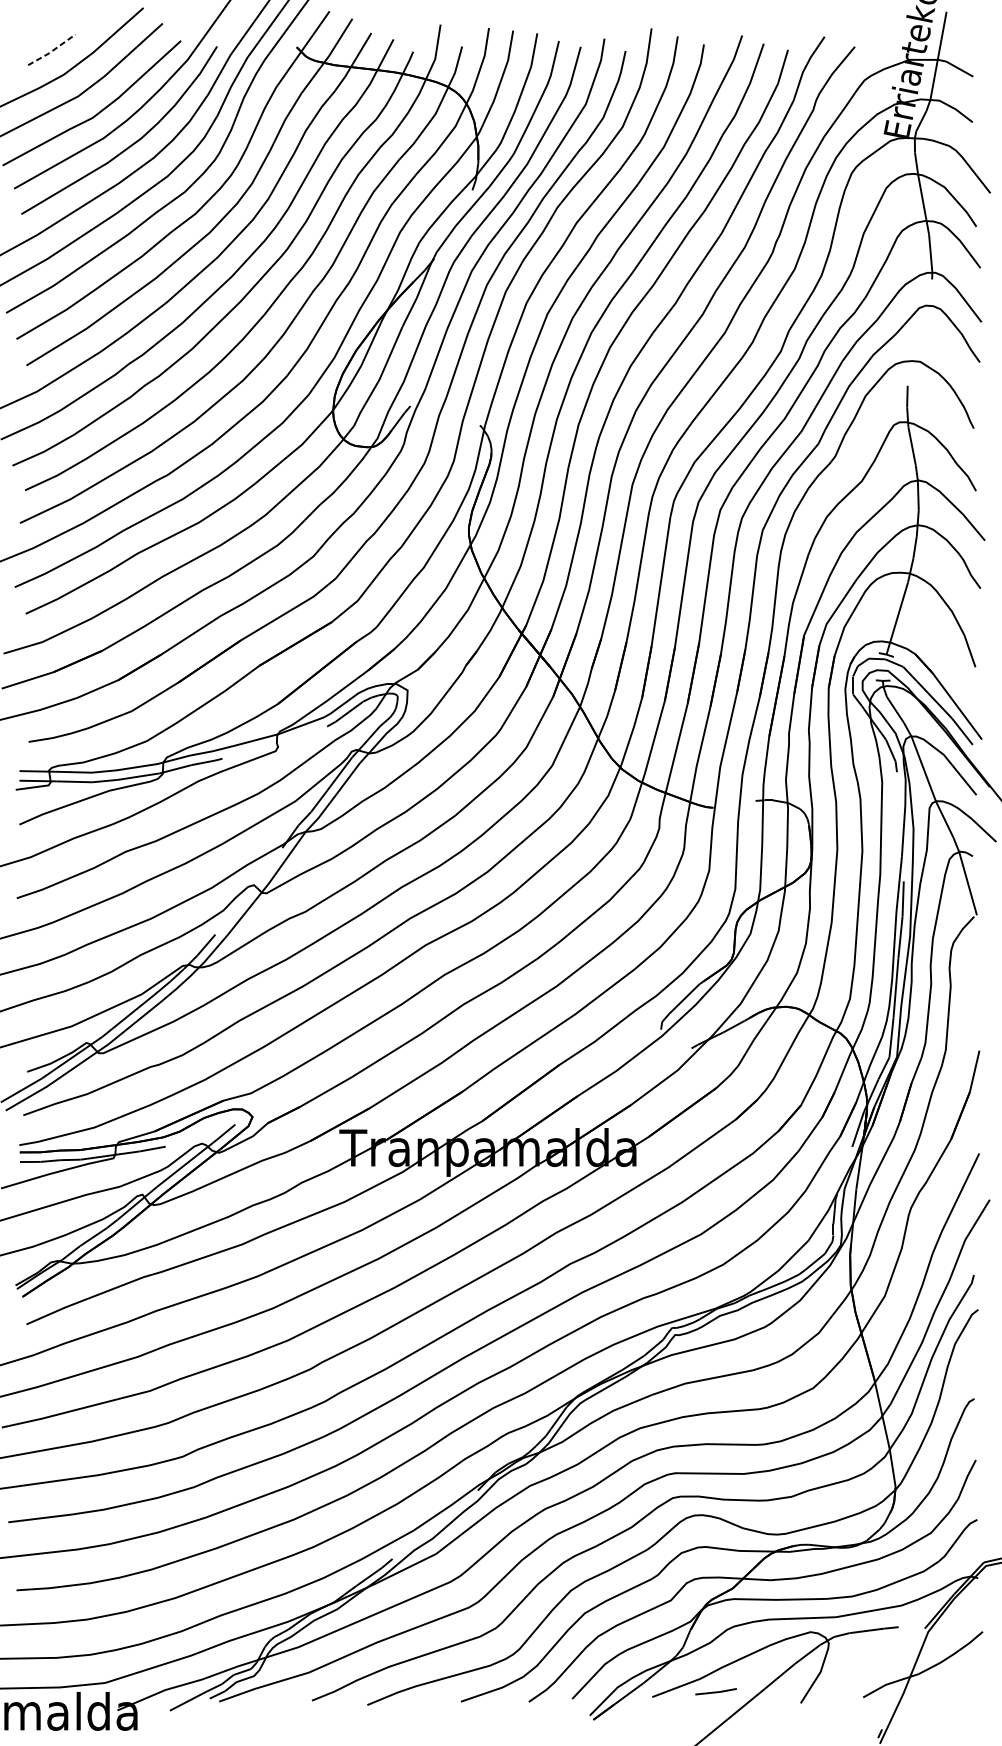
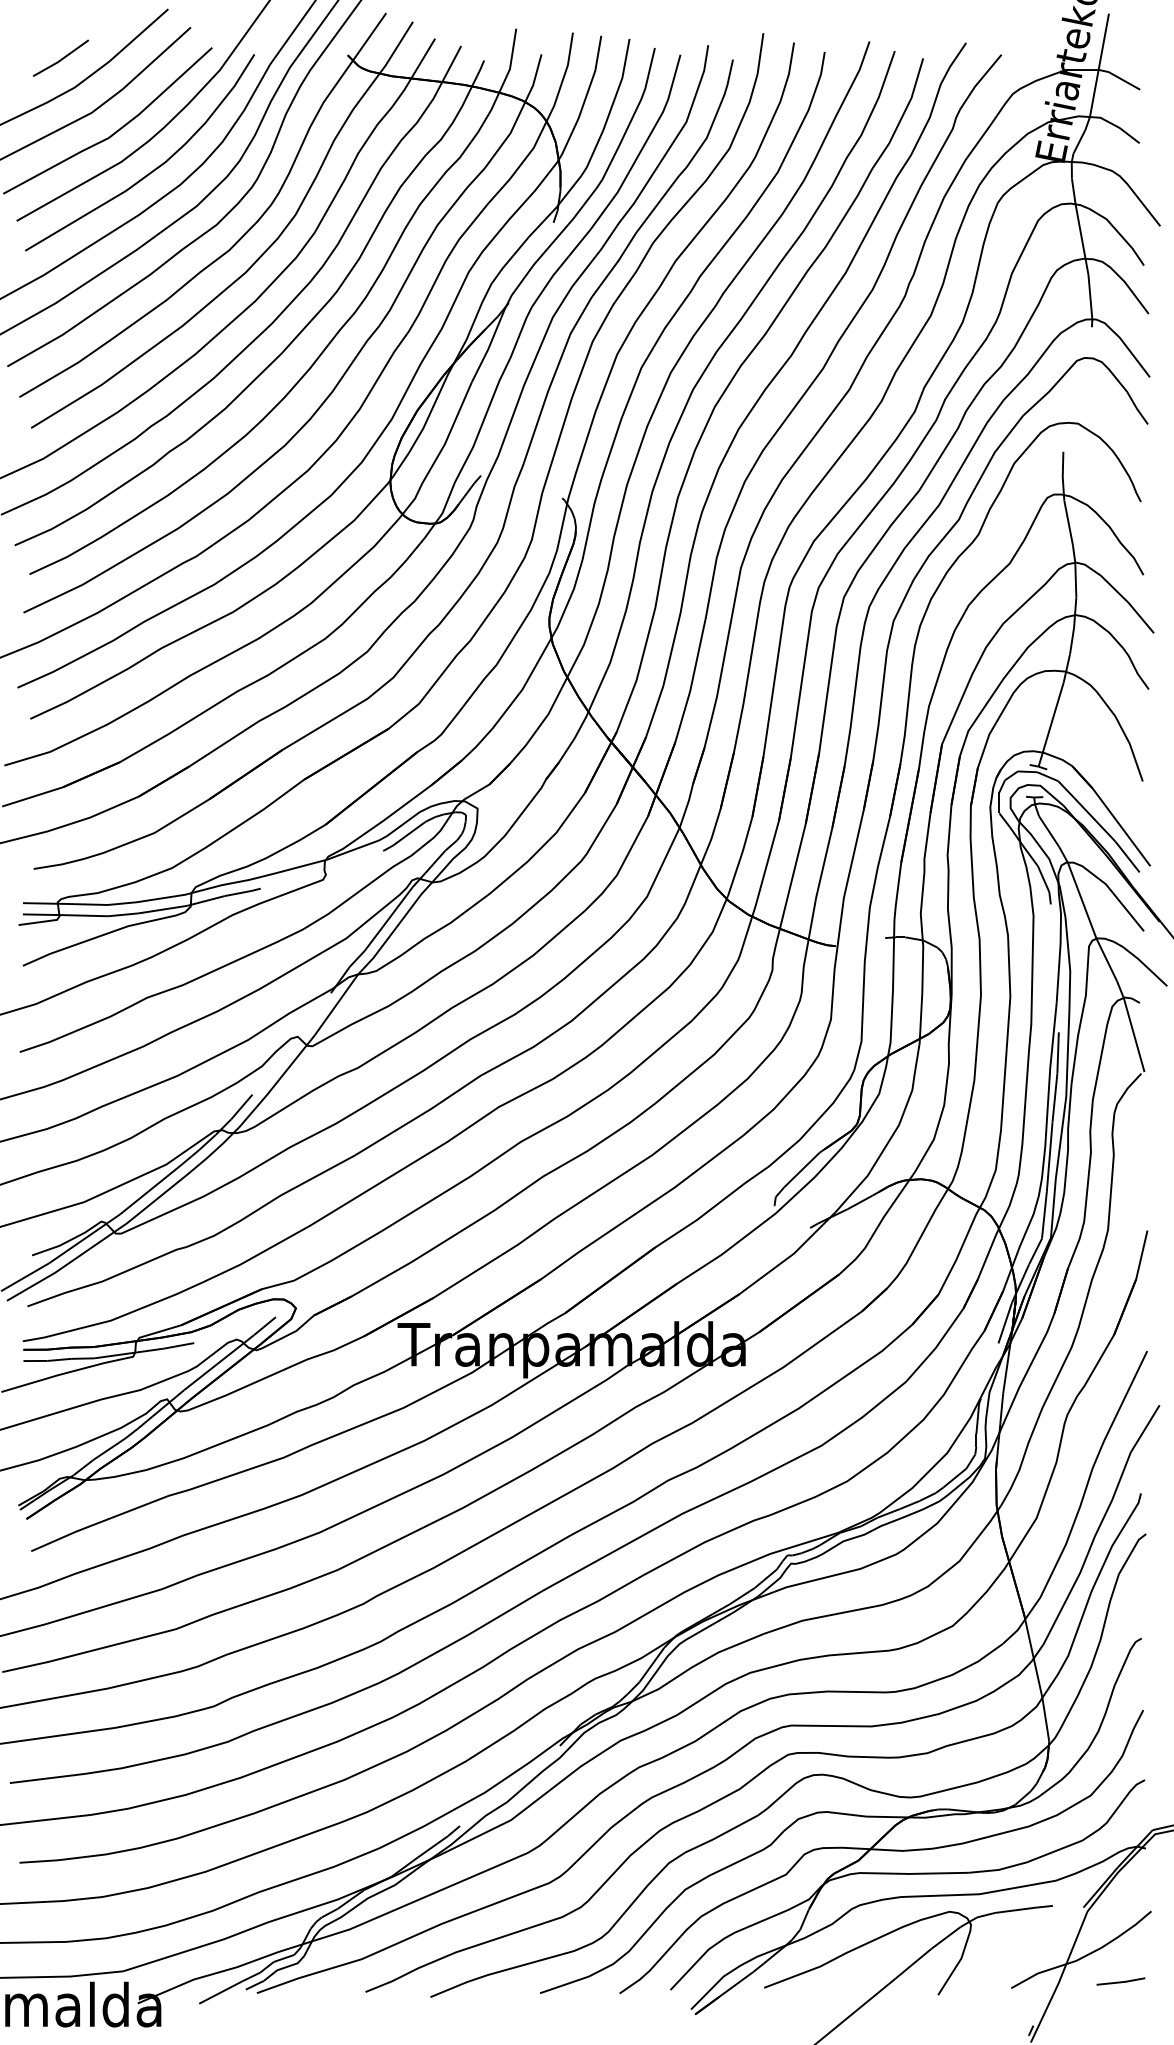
line: (52, 50) -> (61, 59), dashed -> solid
line: (715, 1691) -> (1120, 1981), moved

